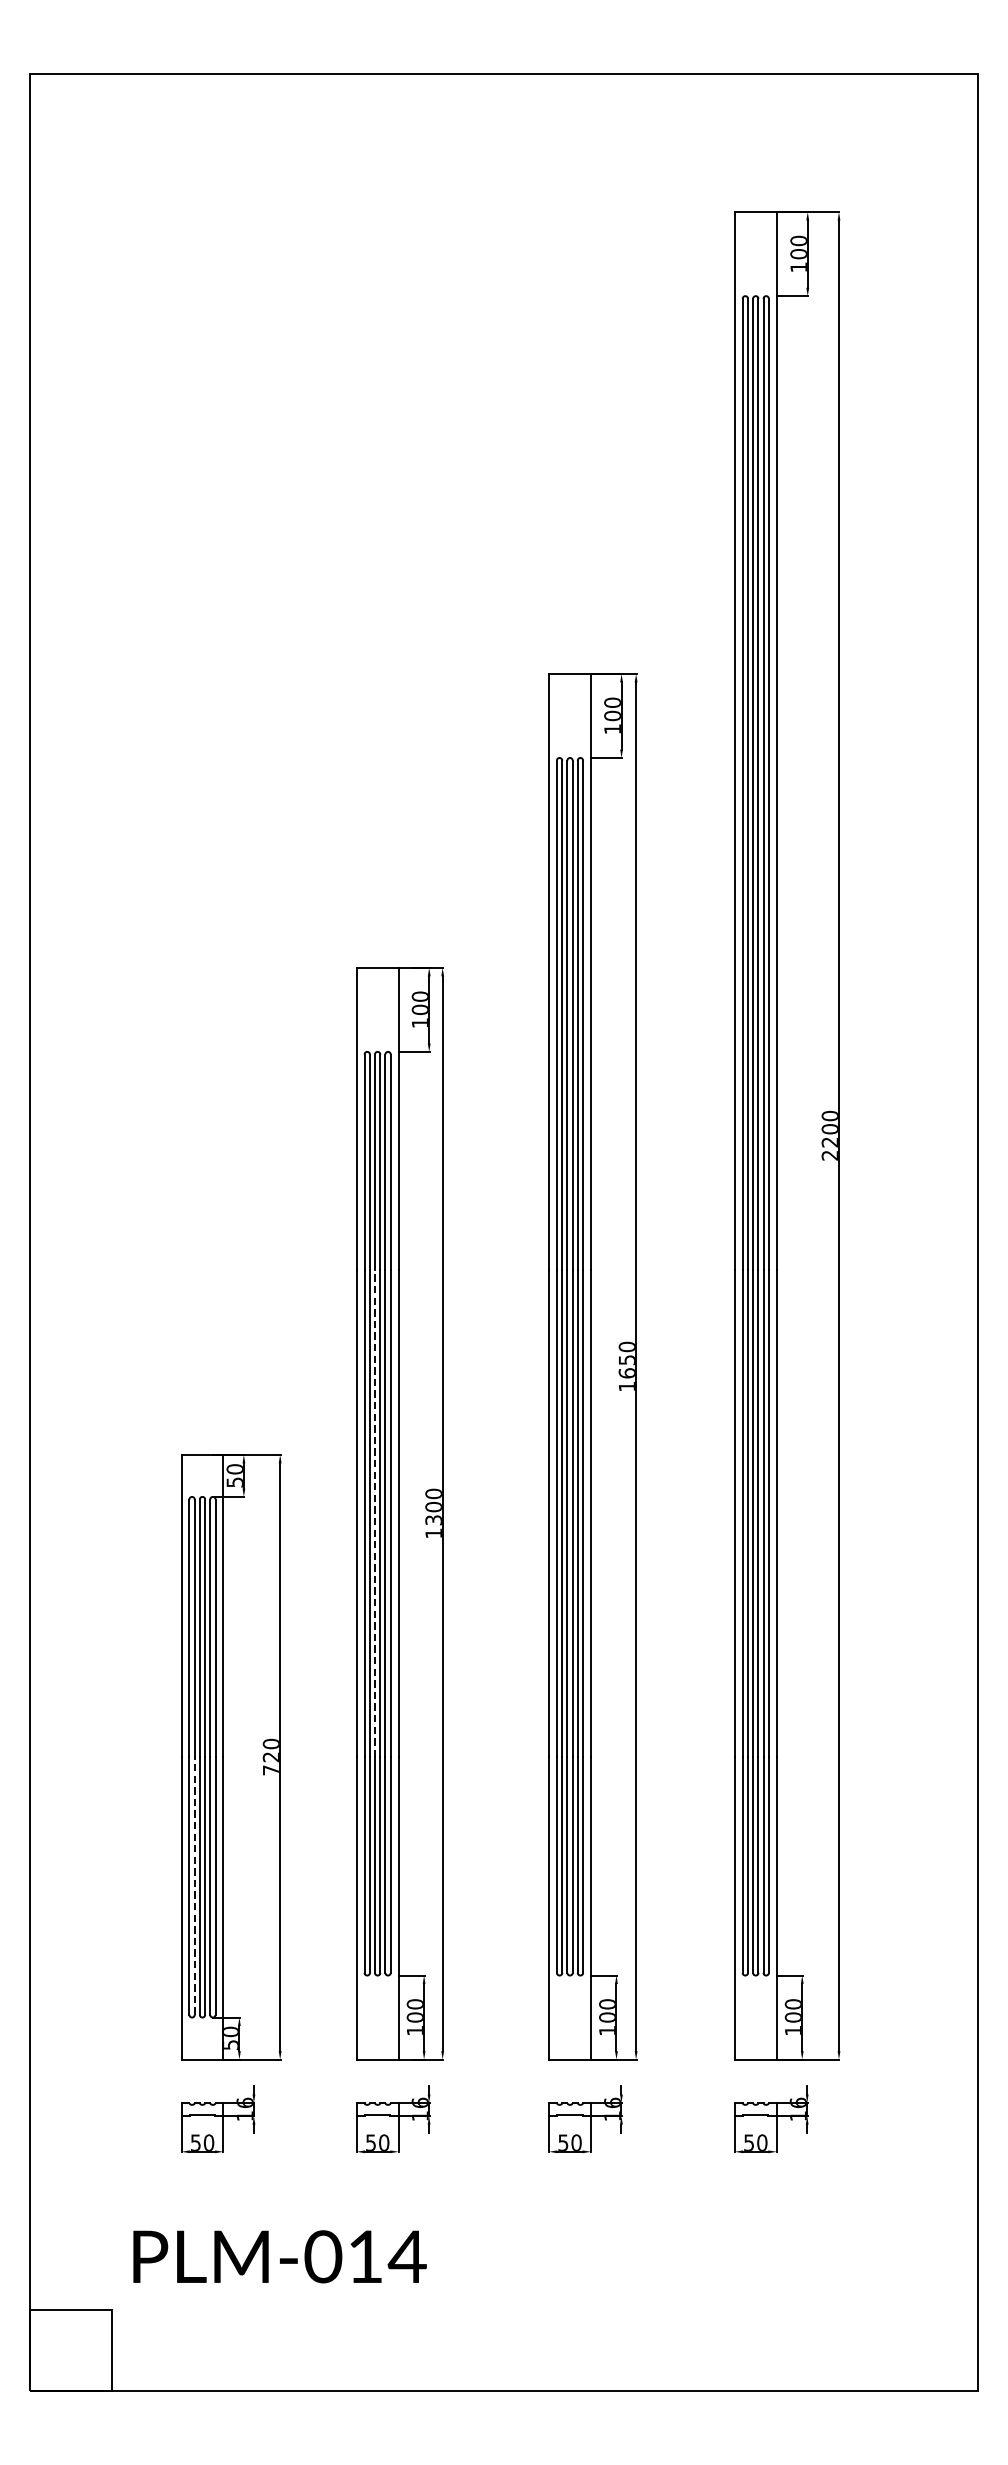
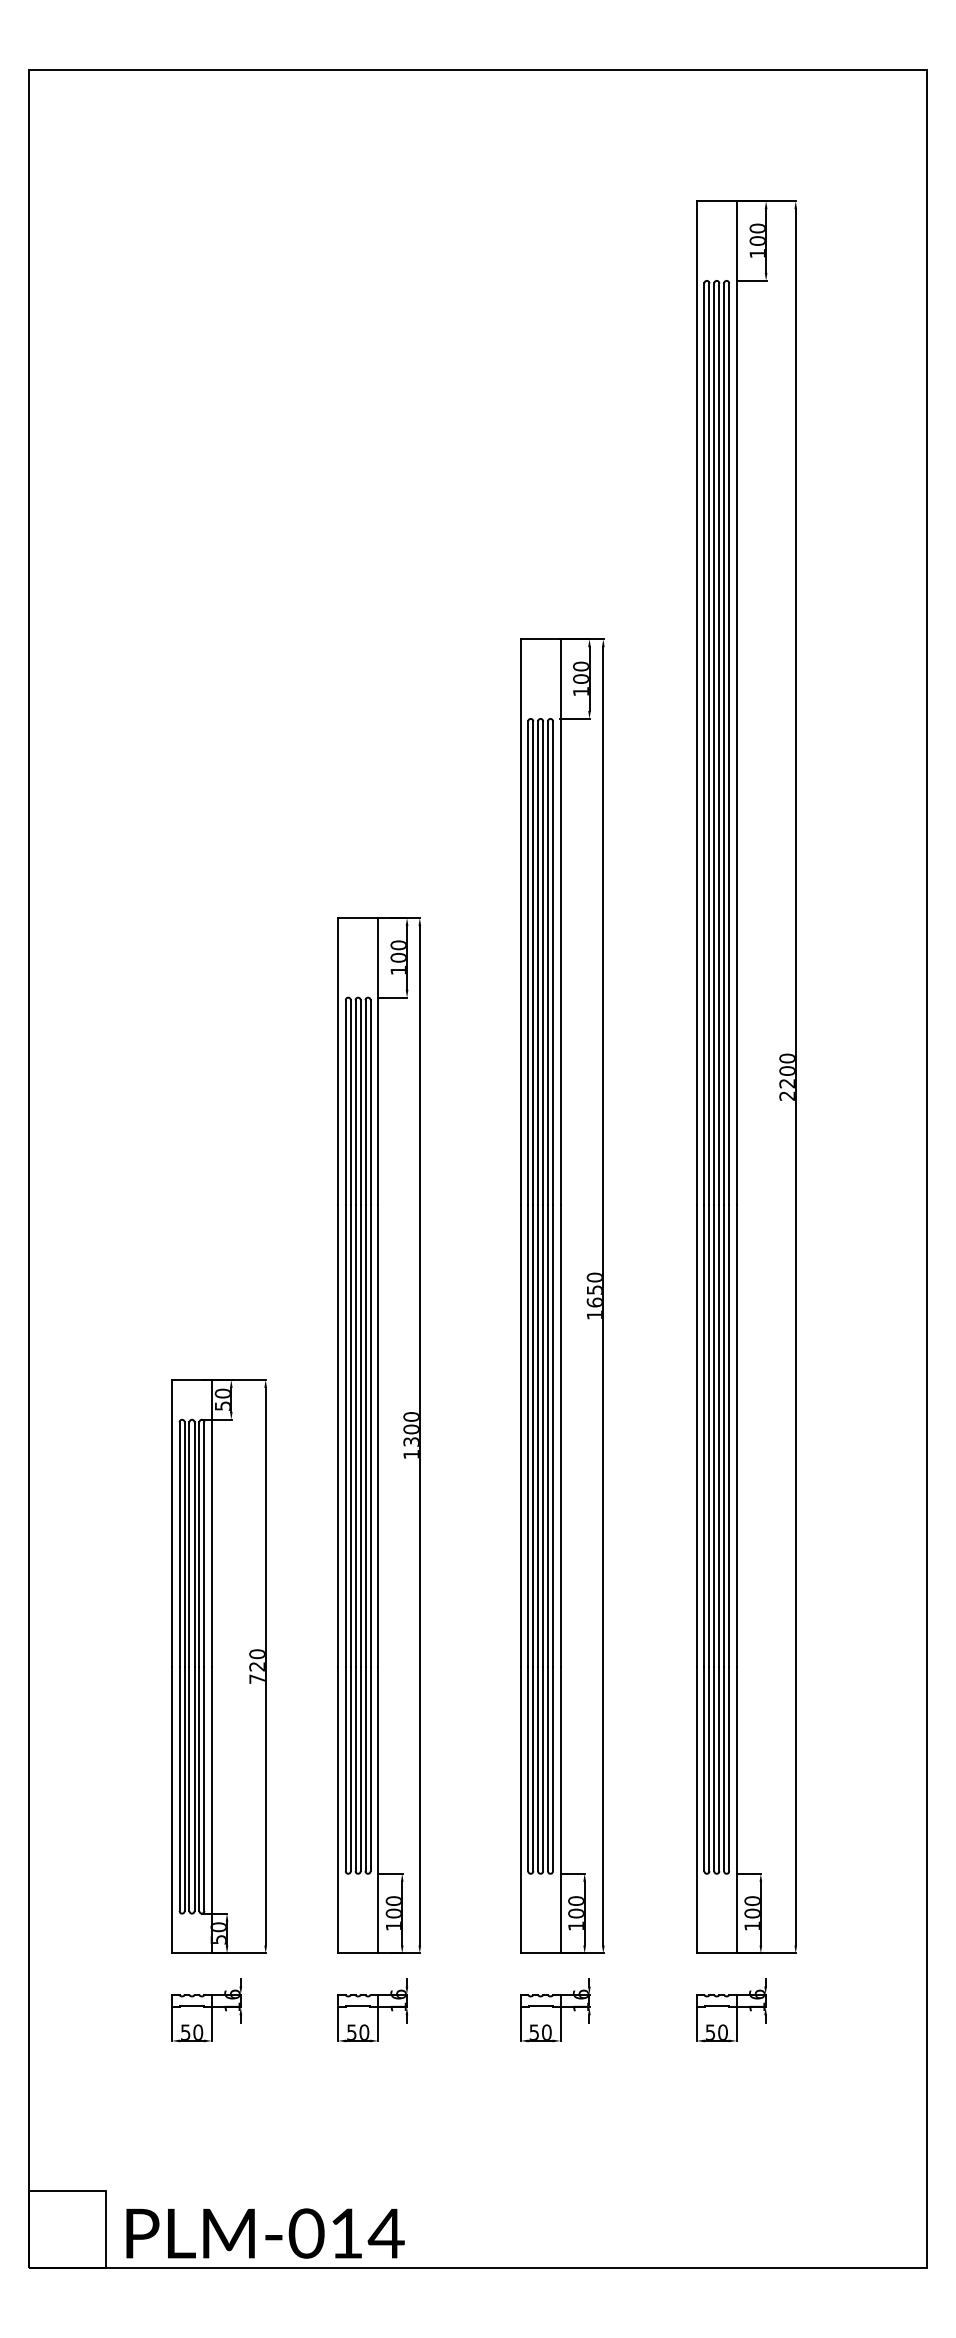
line: (374, 1513) -> (355, 1435), dashed -> solid
line: (194, 1885) -> (184, 1788), dashed -> solid
text: (279, 2256) -> (265, 2233), moved

